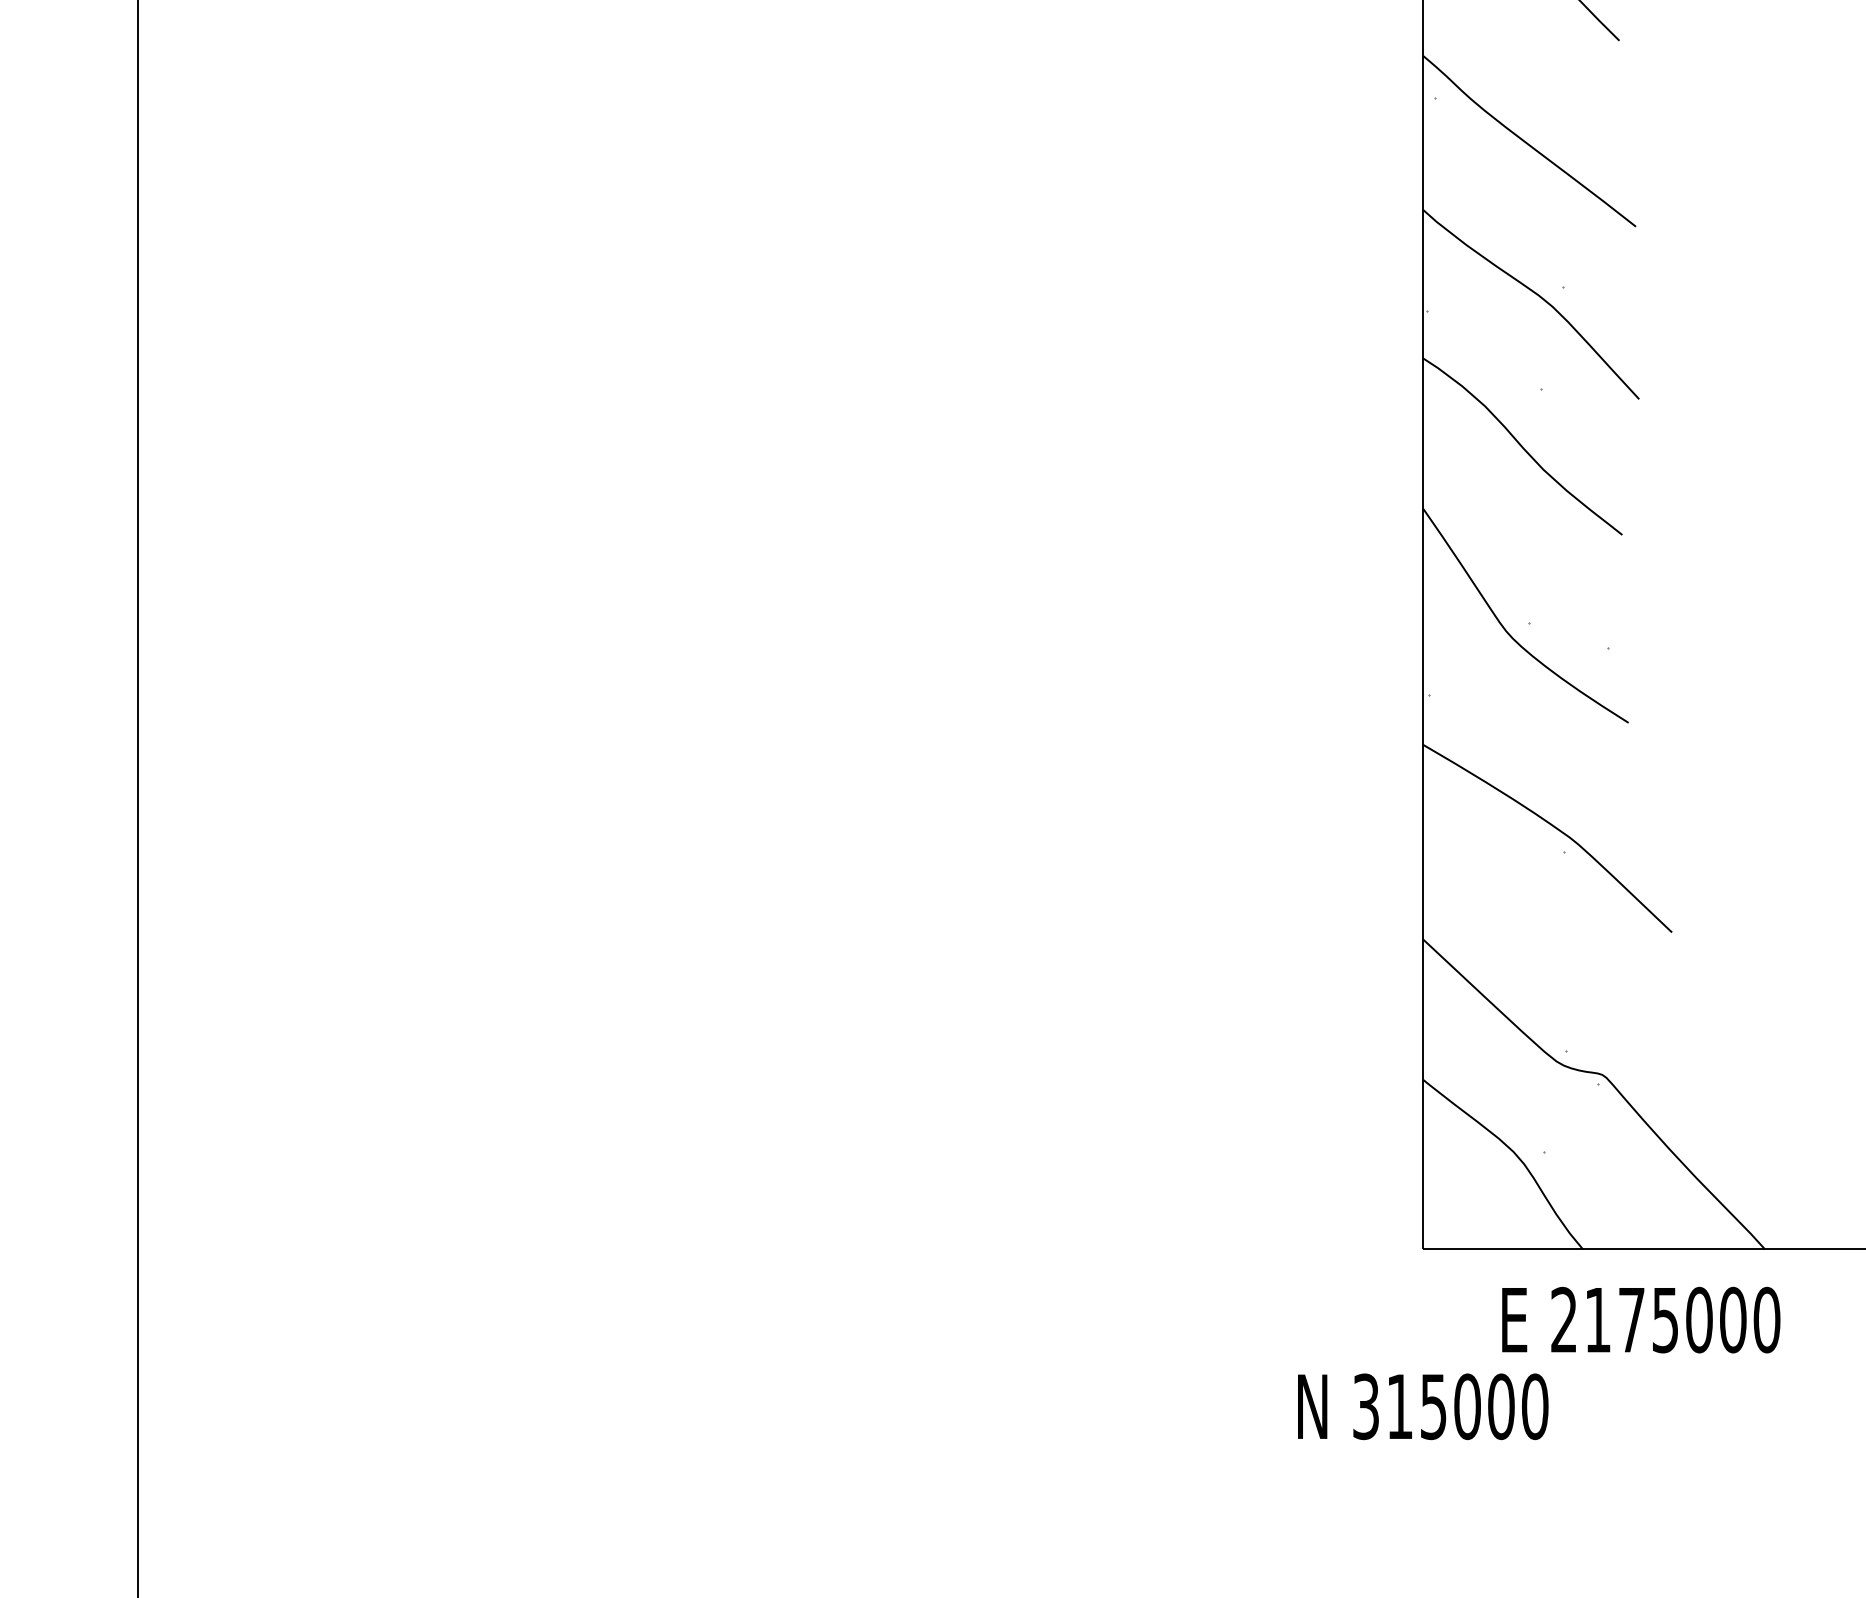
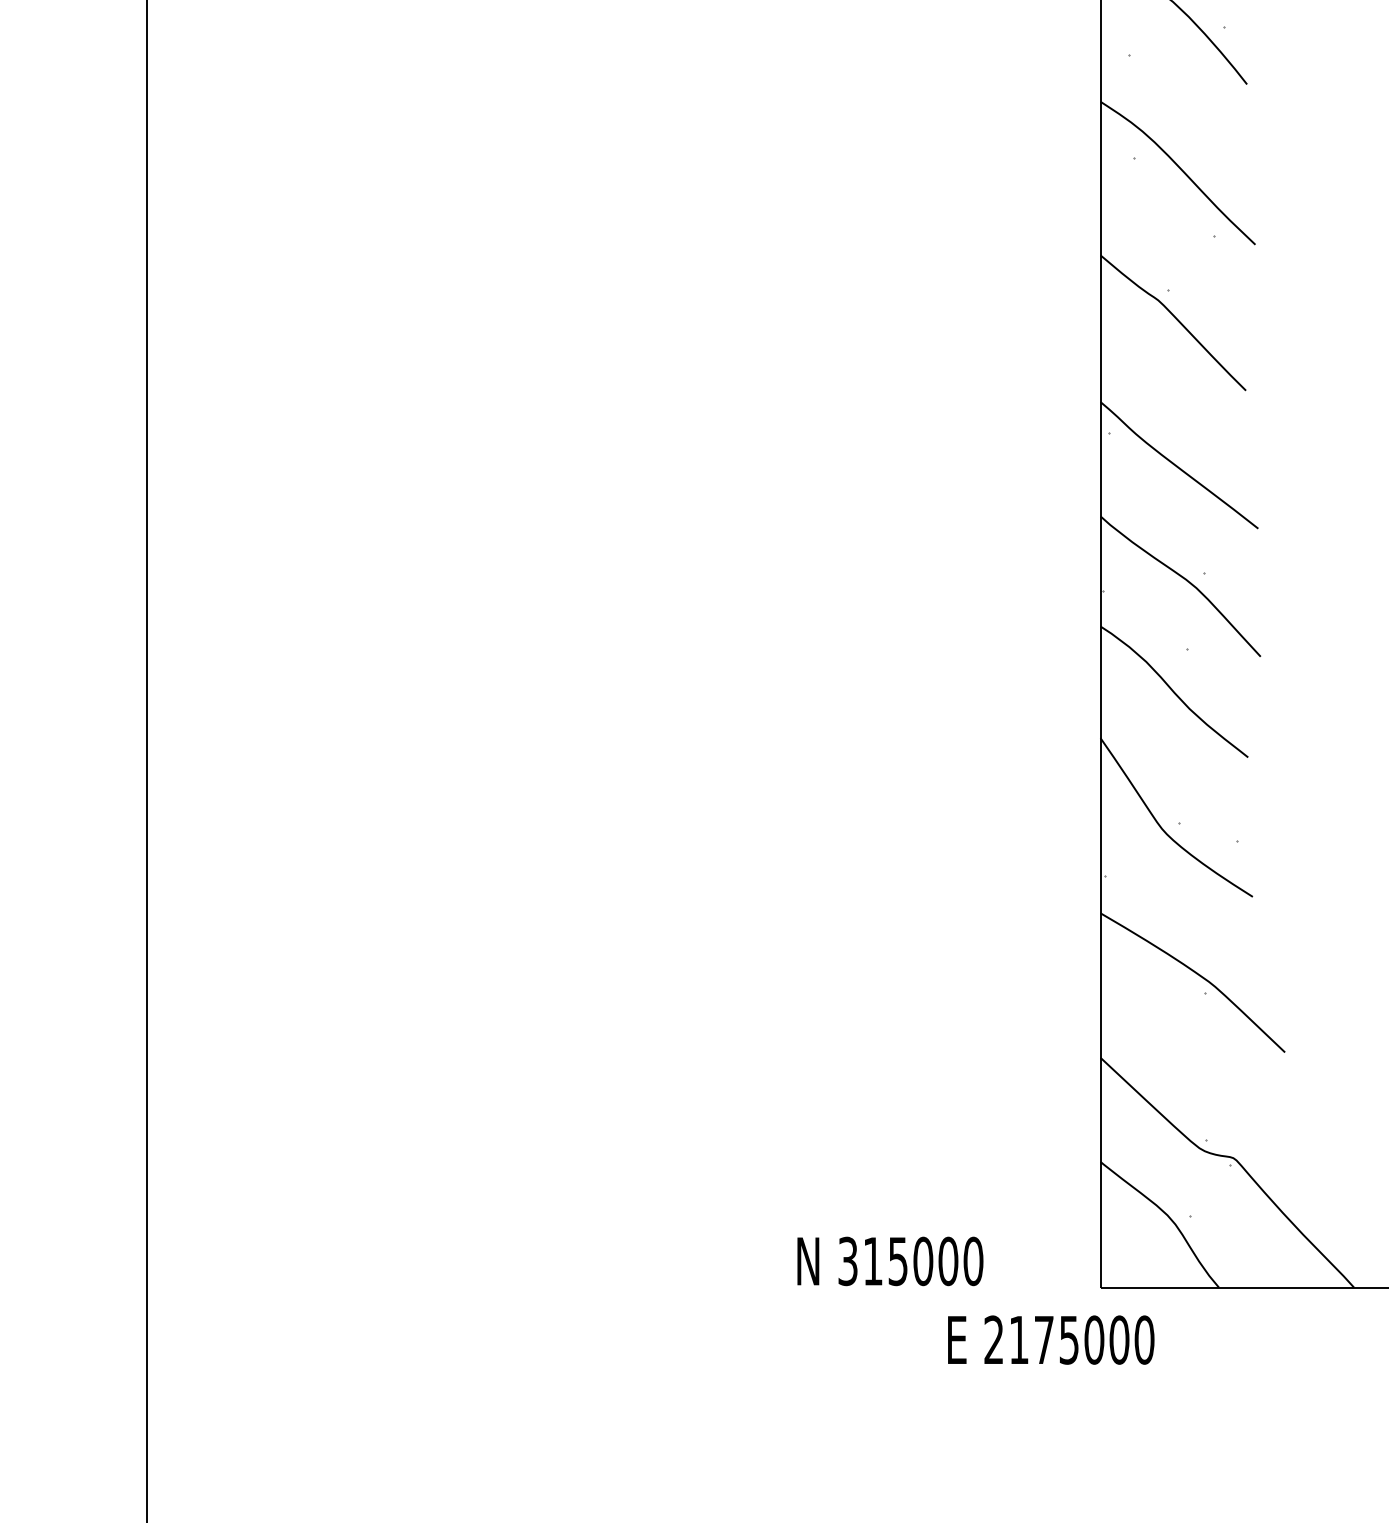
text: (1641, 1319) -> (1051, 1339), moved
text: (1423, 1406) -> (890, 1261), moved

